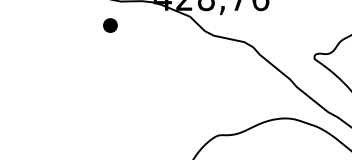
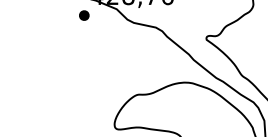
part: (110, 25) -> (84, 15), moved

